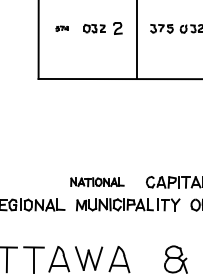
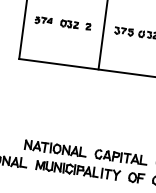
part: (61, 28) -> (43, 20), size x1.67
part: (117, 28) -> (88, 26), size x0.62
part: (97, 181) -> (55, 148), size x1.43

